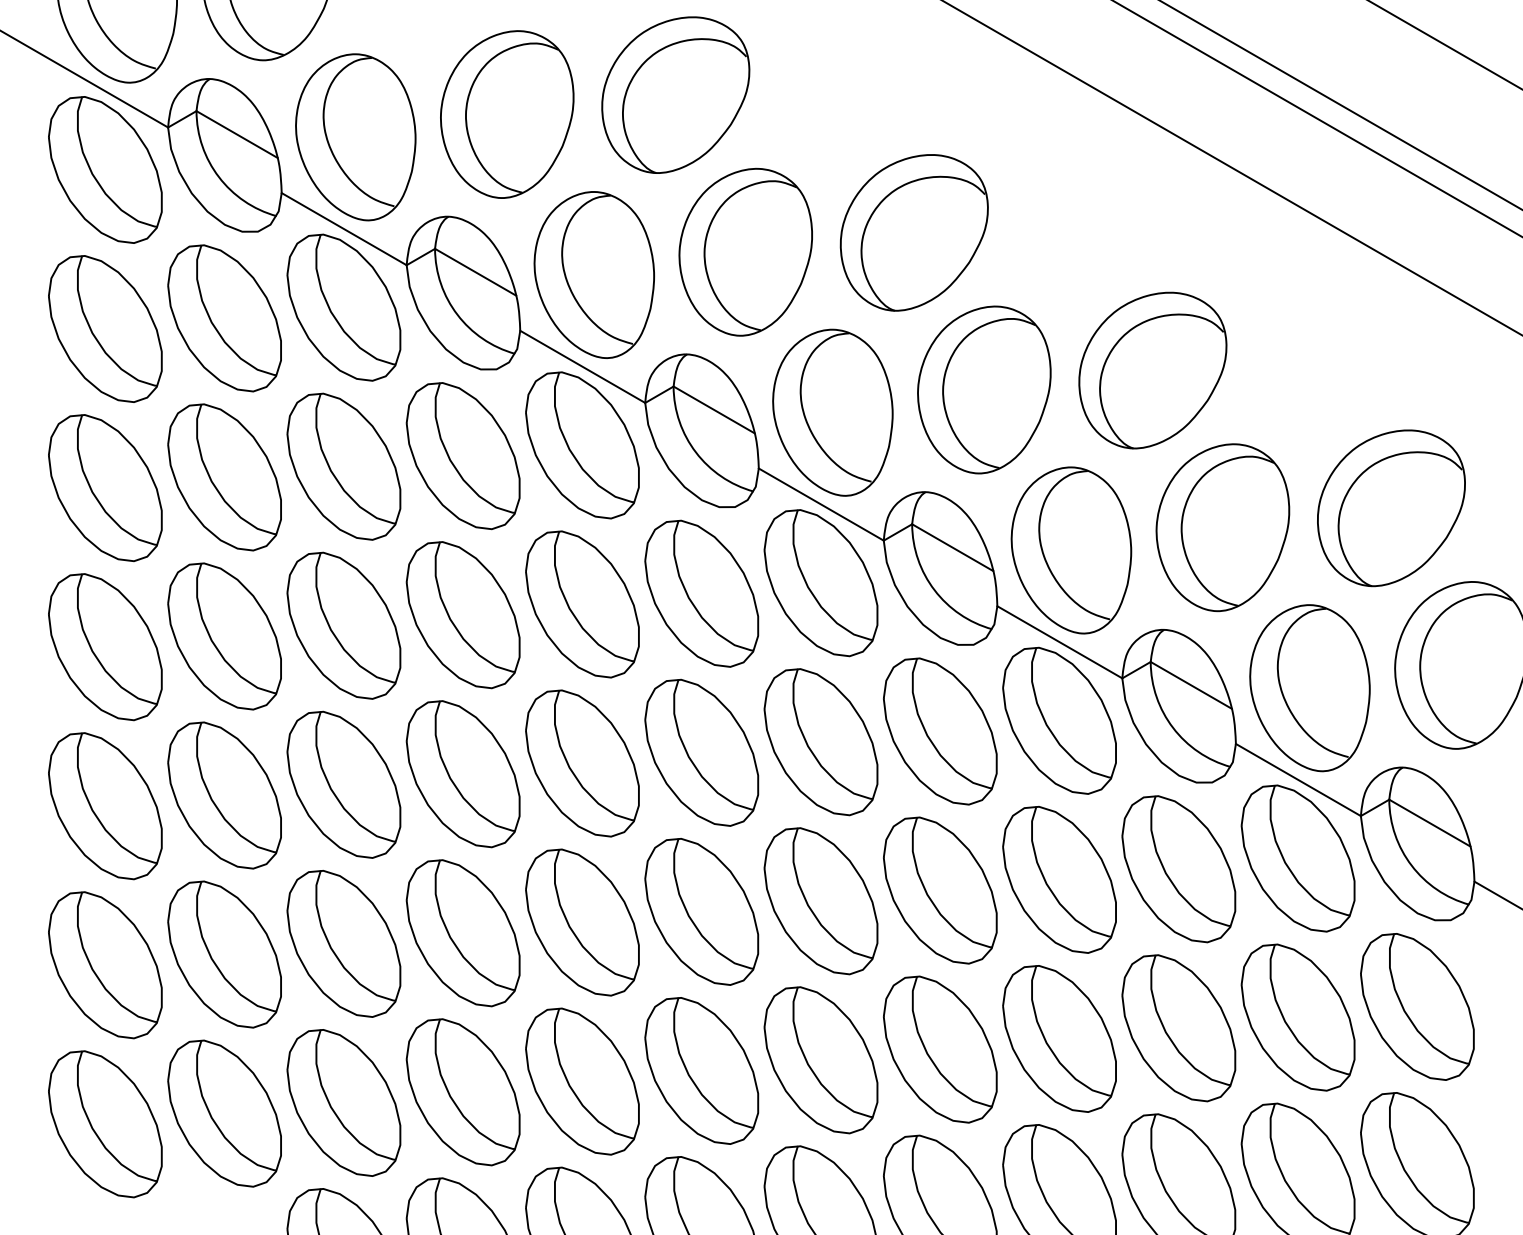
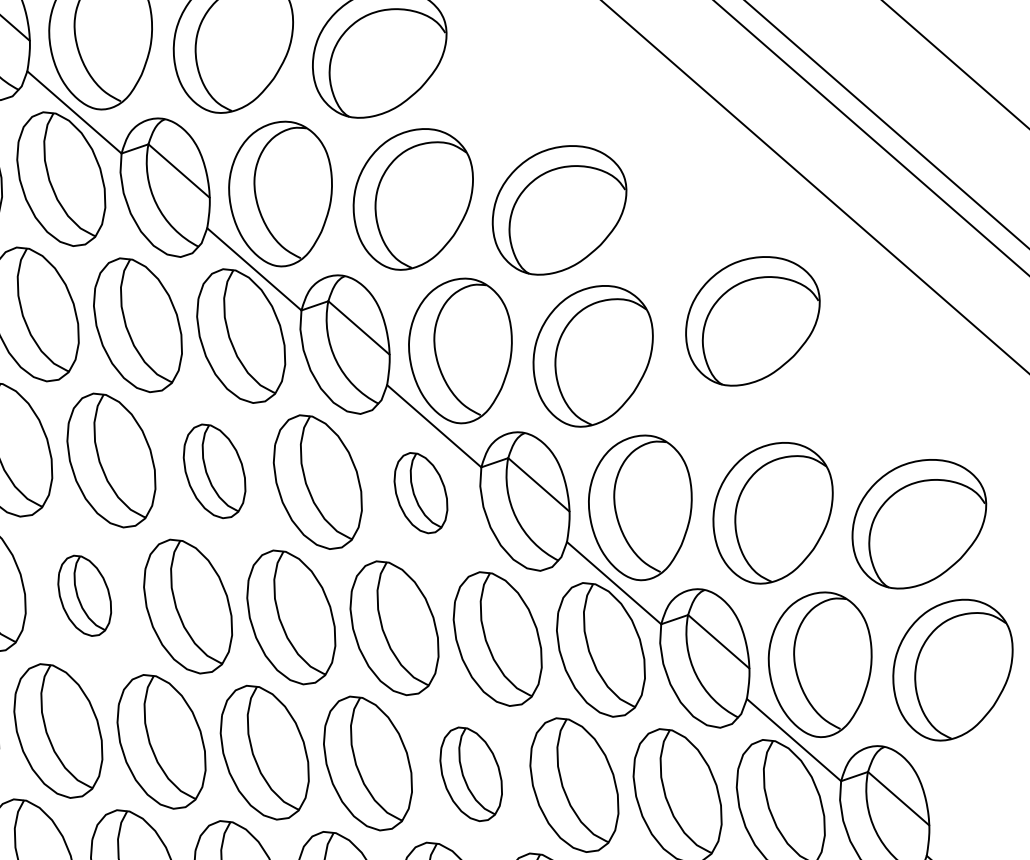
part: (1152, 370) -> (751, 321), moved
part: (820, 583) -> (420, 493), size x0.6
part: (582, 604) -> (214, 471), size x0.7
part: (462, 774) -> (84, 595), size x0.6
part: (940, 890) -> (471, 774), size x0.7

